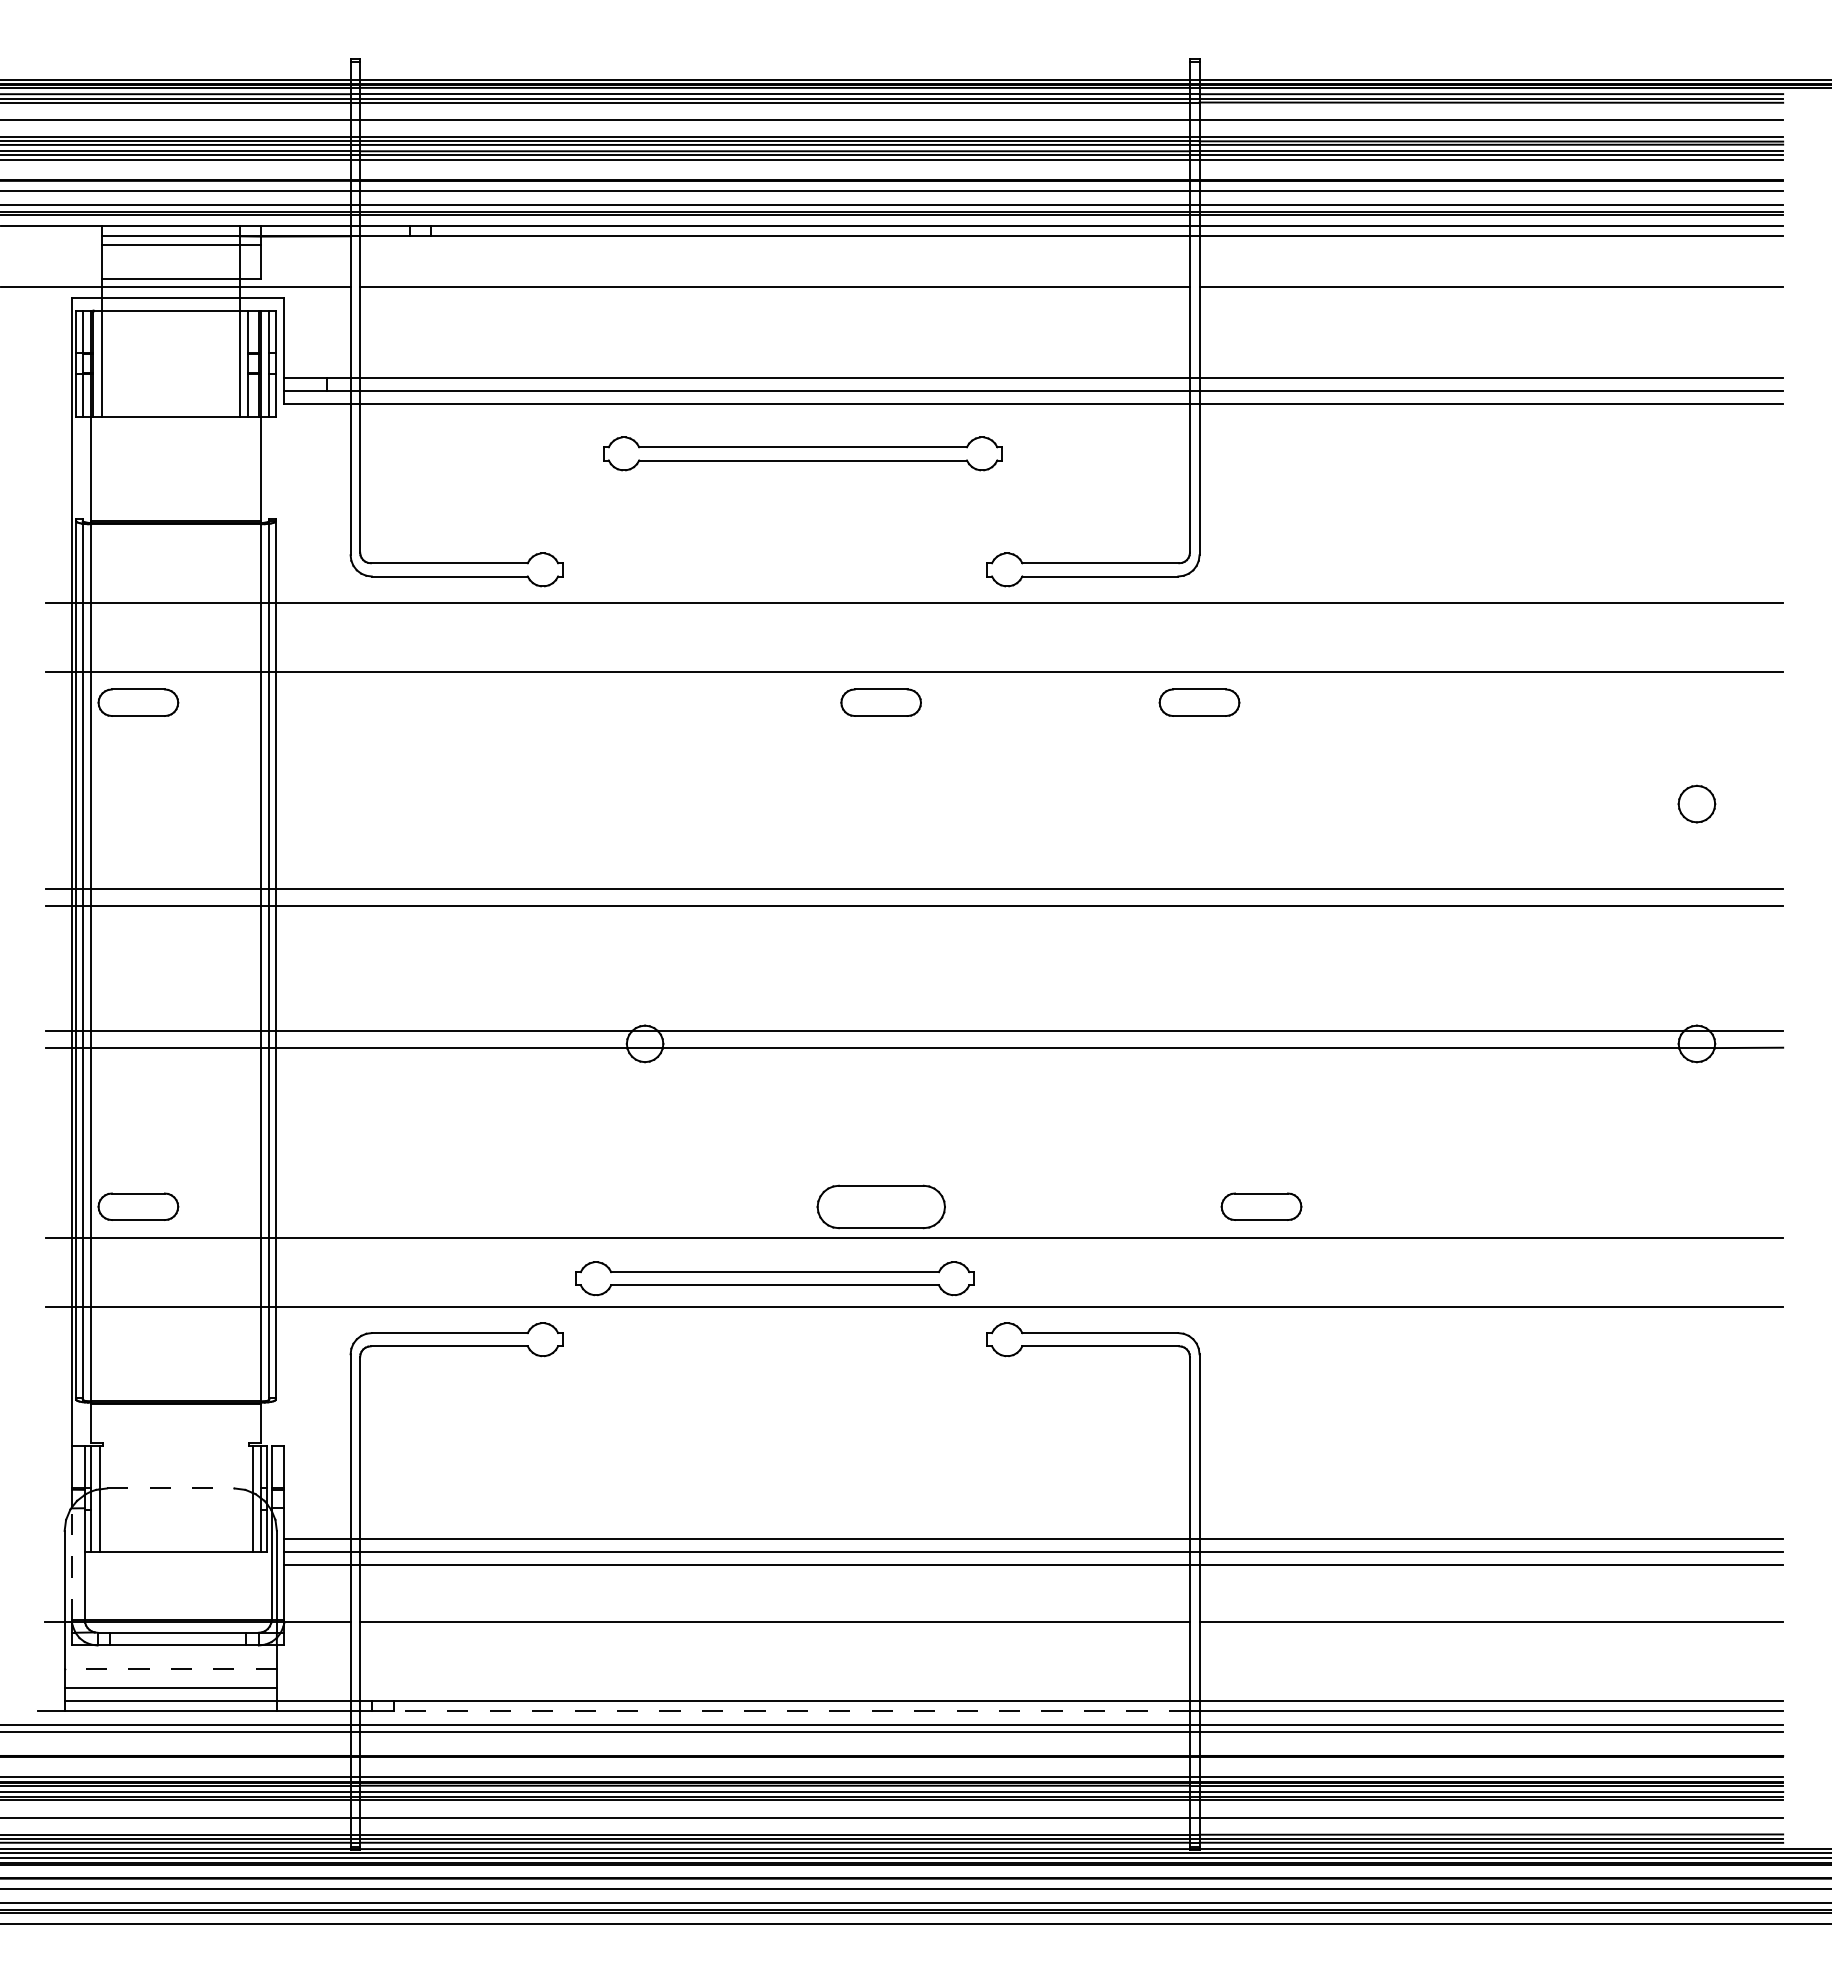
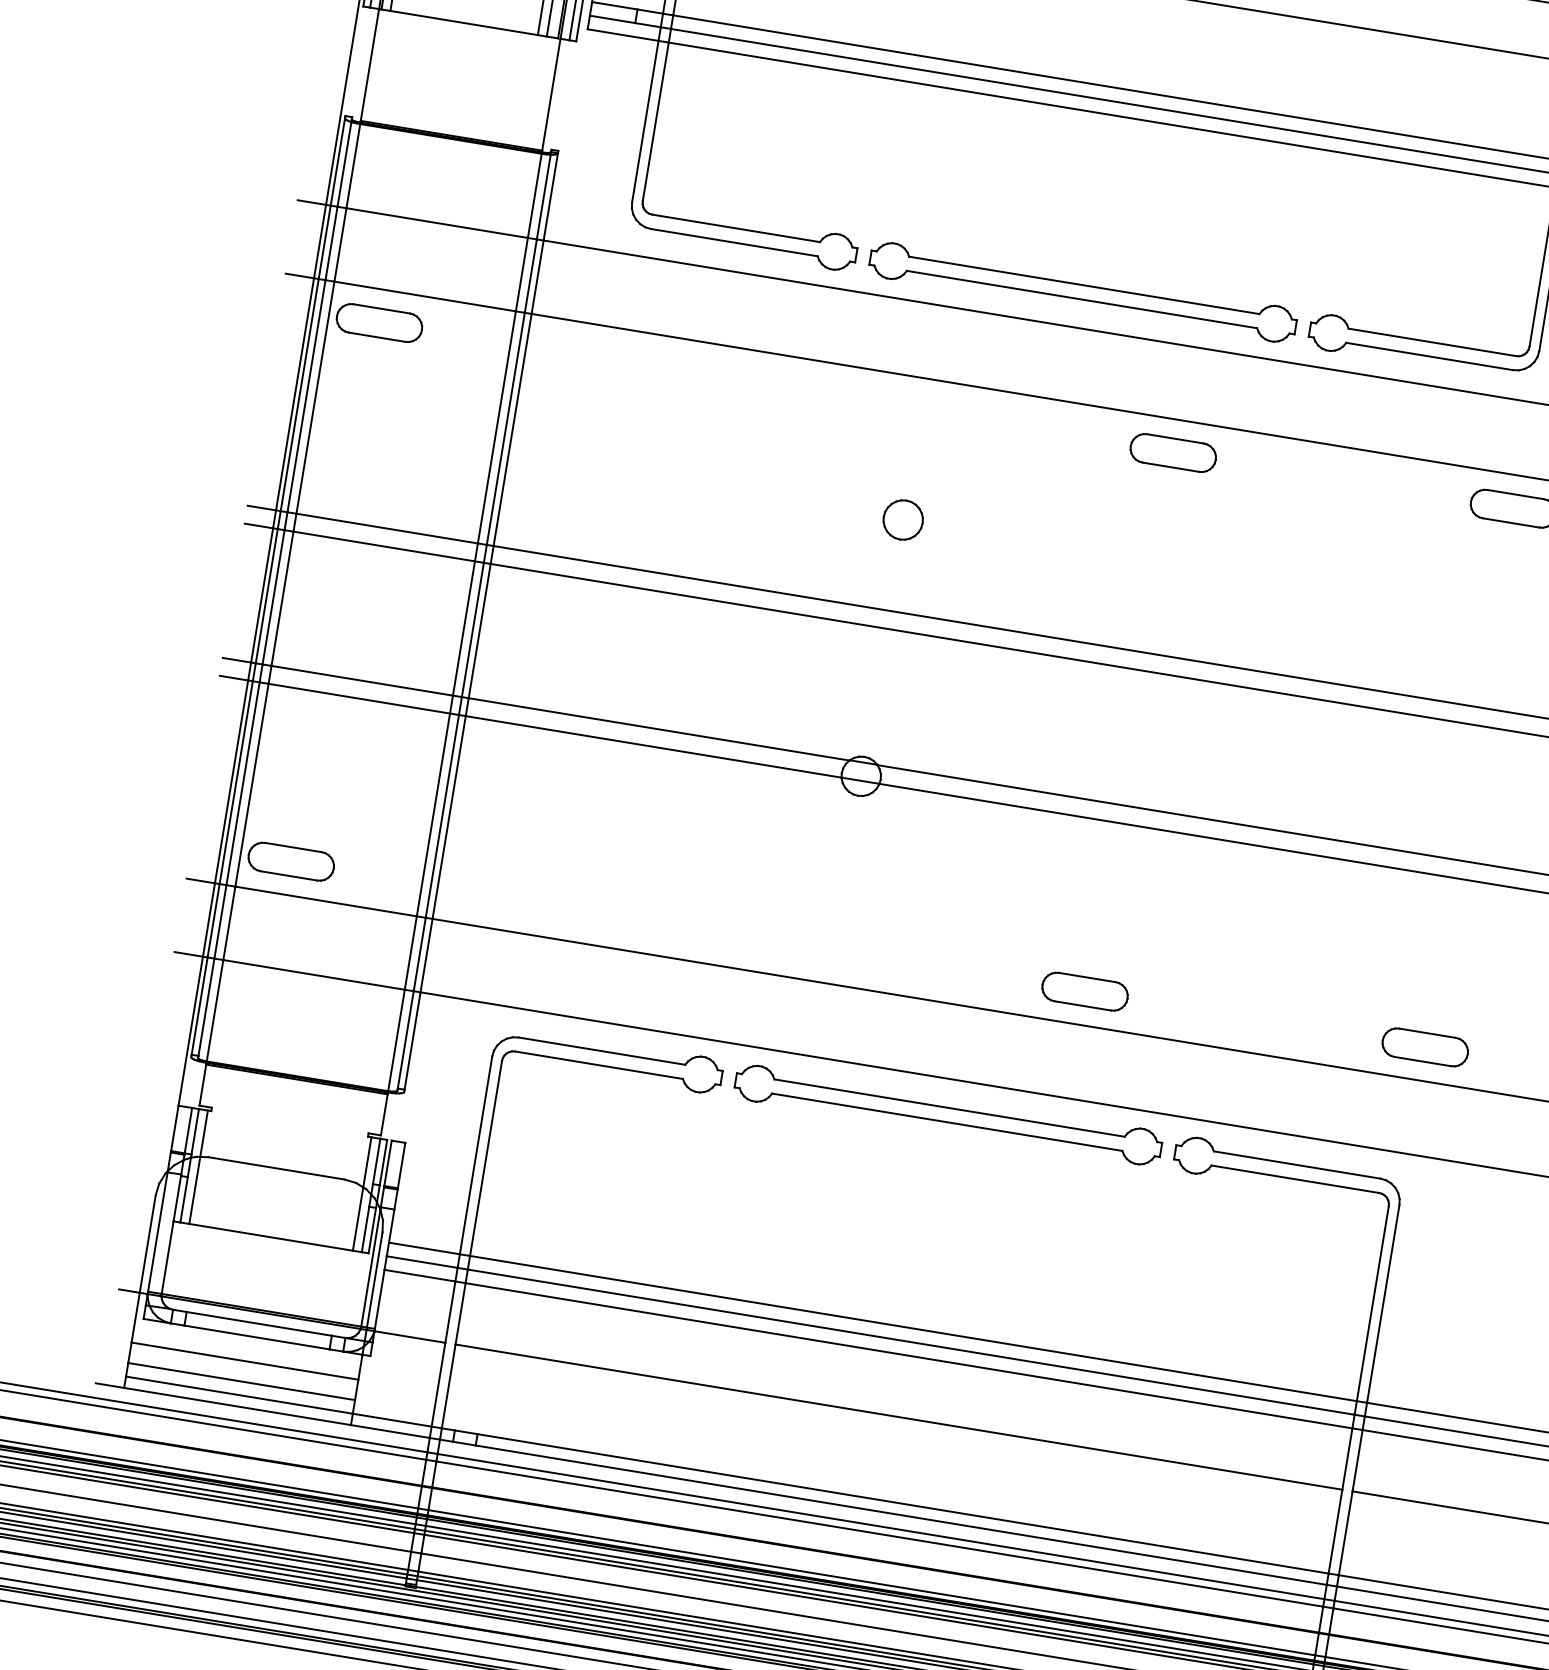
part: (802, 453) -> (1082, 291), moved
part: (644, 803) -> (902, 519), added
part: (880, 1206) -> (1084, 991), size x0.62
part: (1261, 1206) -> (1425, 1047), moved
part: (774, 1278) -> (947, 1114), moved
line: (170, 1488) -> (276, 1168), dashed -> solid
line: (72, 1564) -> (158, 1232), dashed -> solid
line: (170, 1668) -> (244, 1360), dashed -> solid
line: (791, 1711) -> (900, 1515), dashed -> solid

